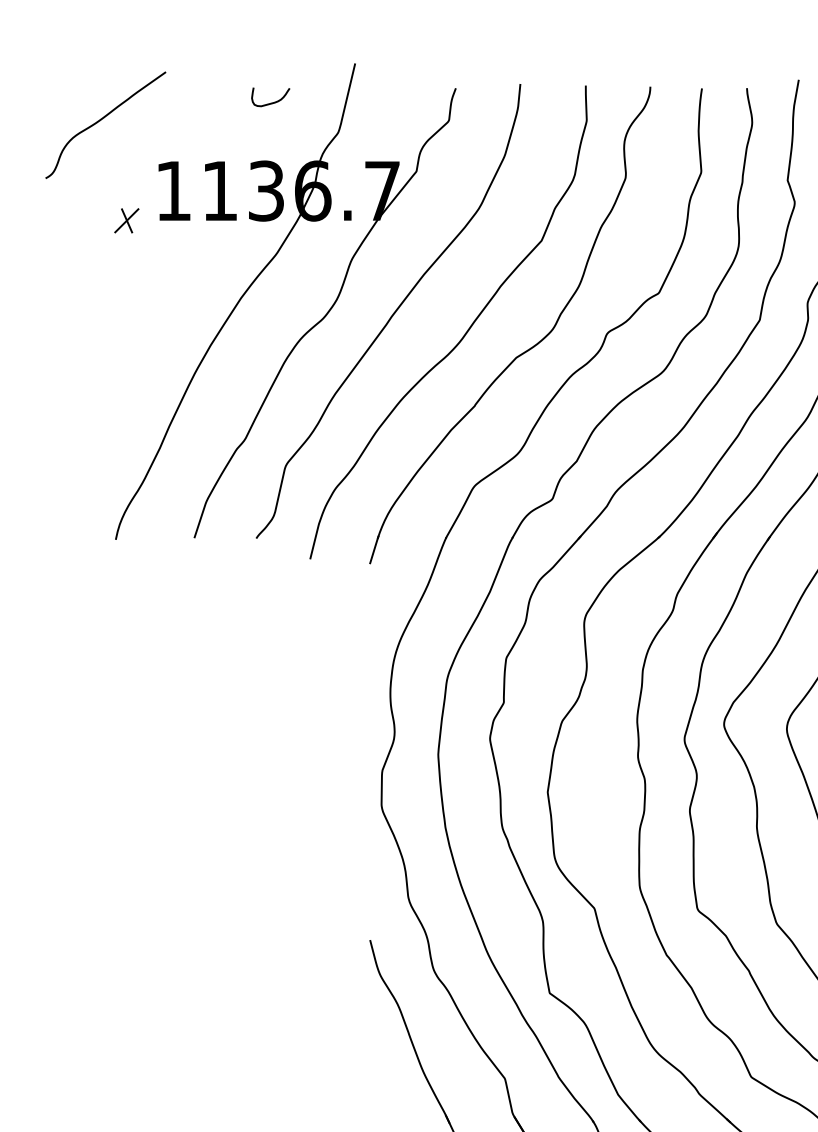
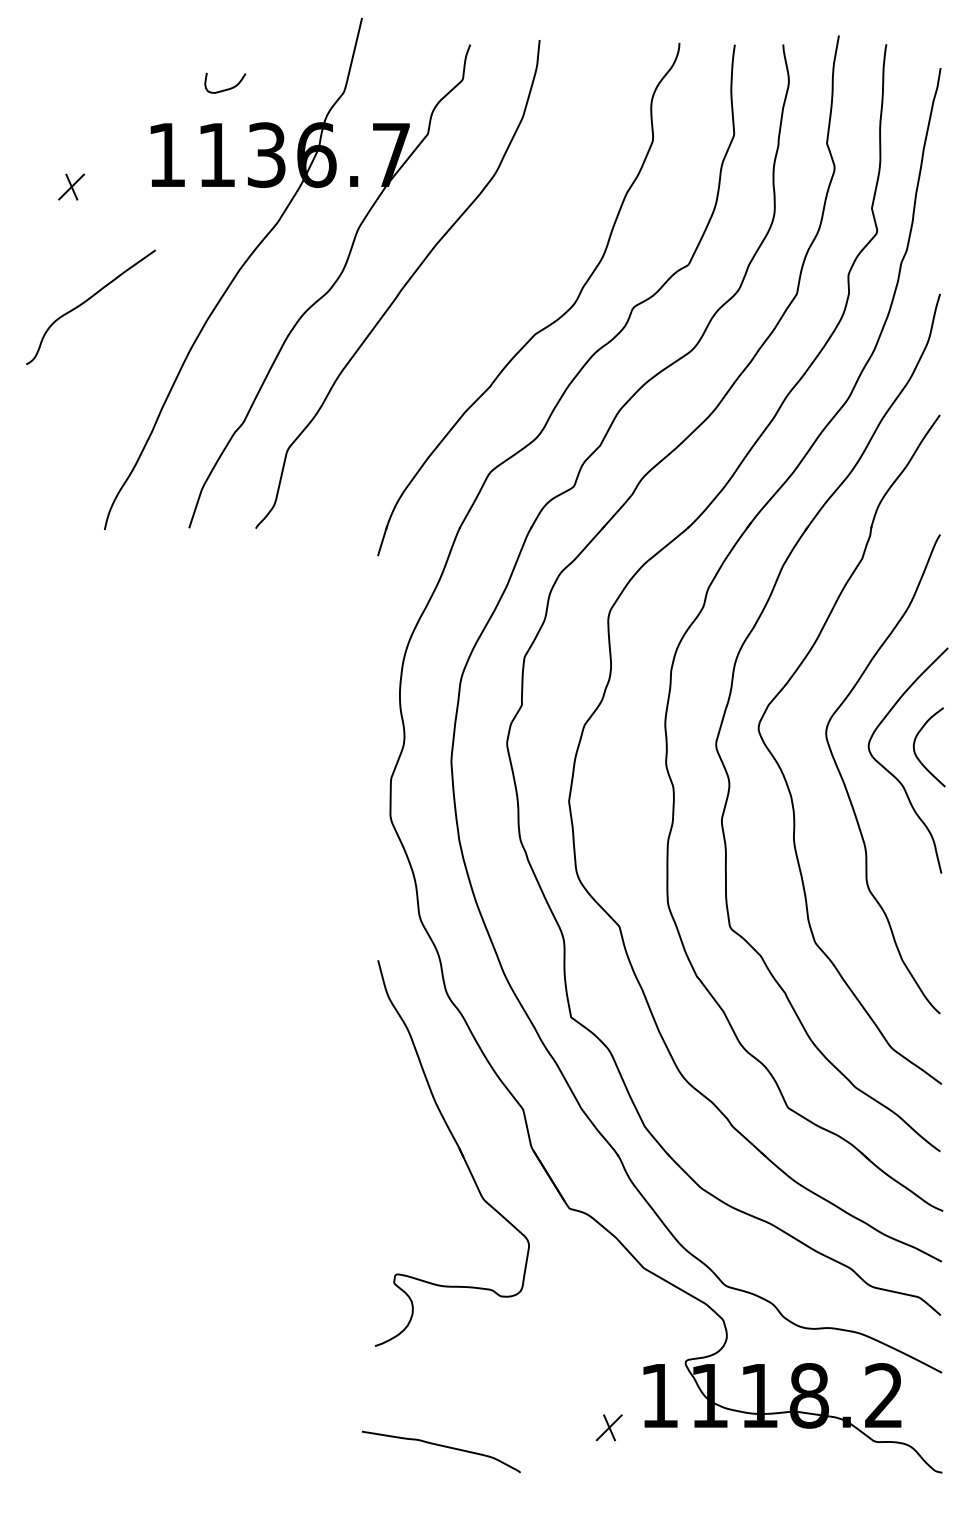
curve: (272, 102) -> (227, 88), moved
curve: (102, 119) -> (87, 301), moved
part: (126, 220) -> (71, 186), moved
curve: (465, 332) -> (480, 307), removed

